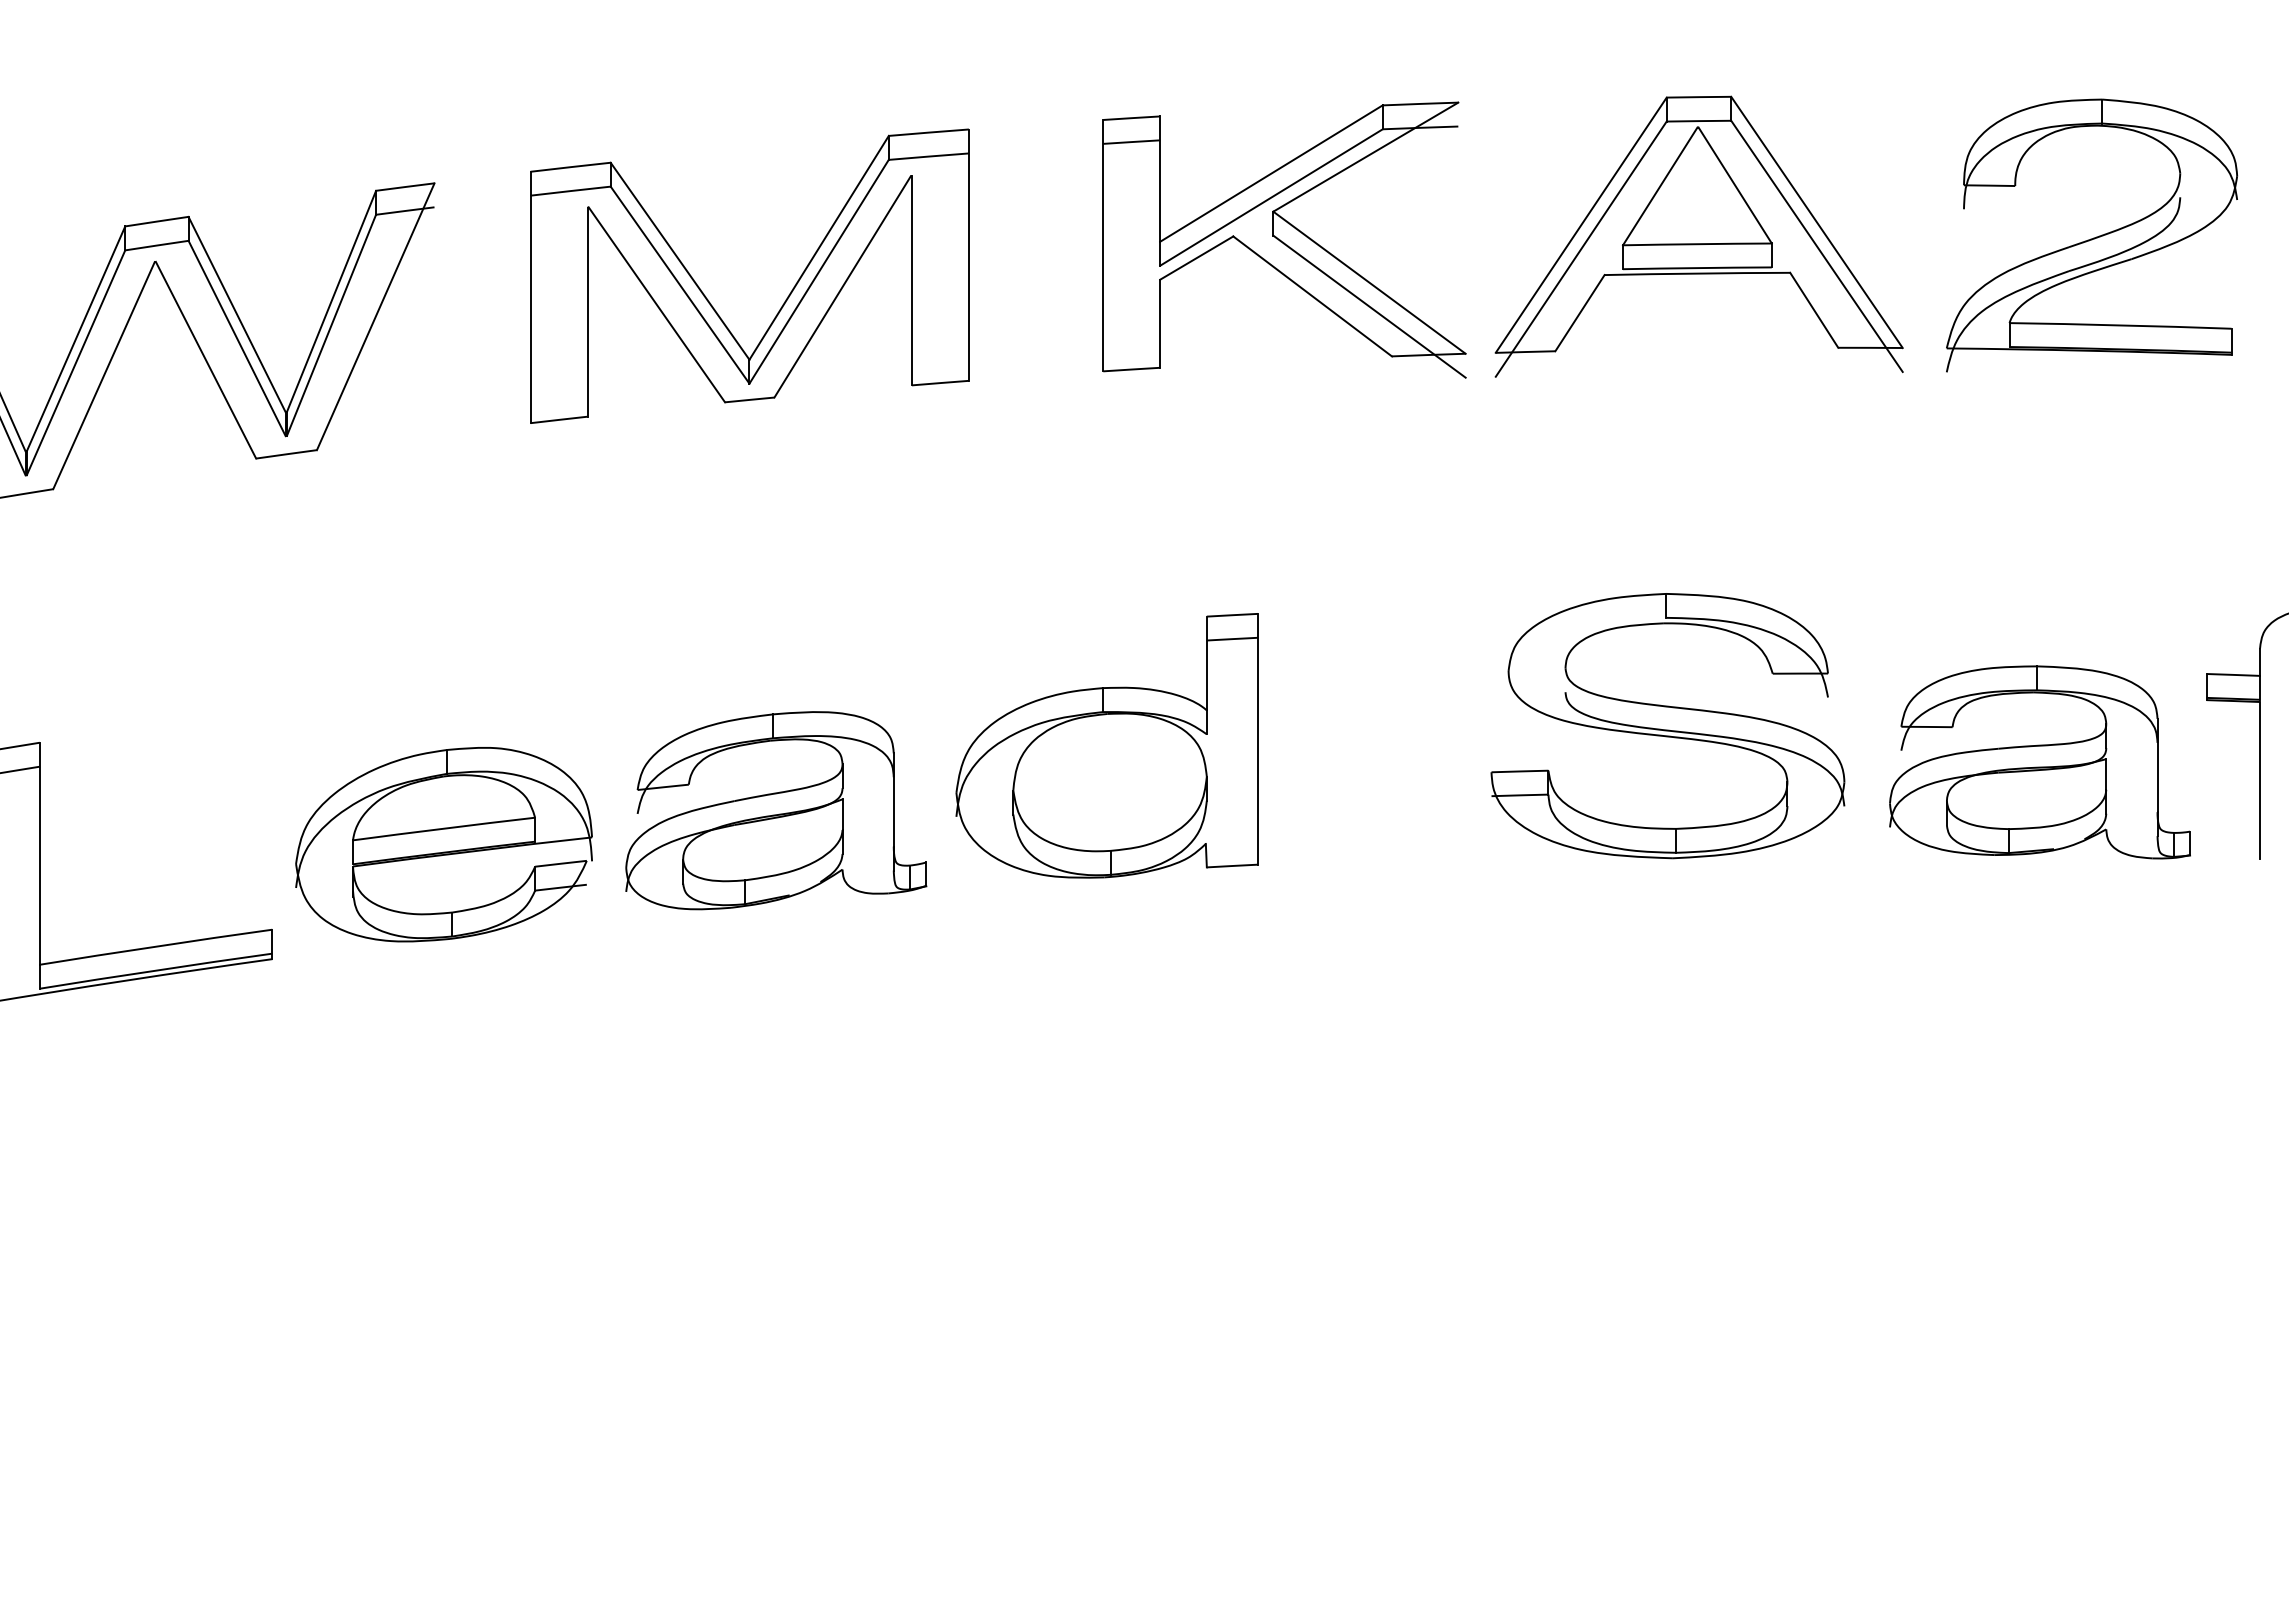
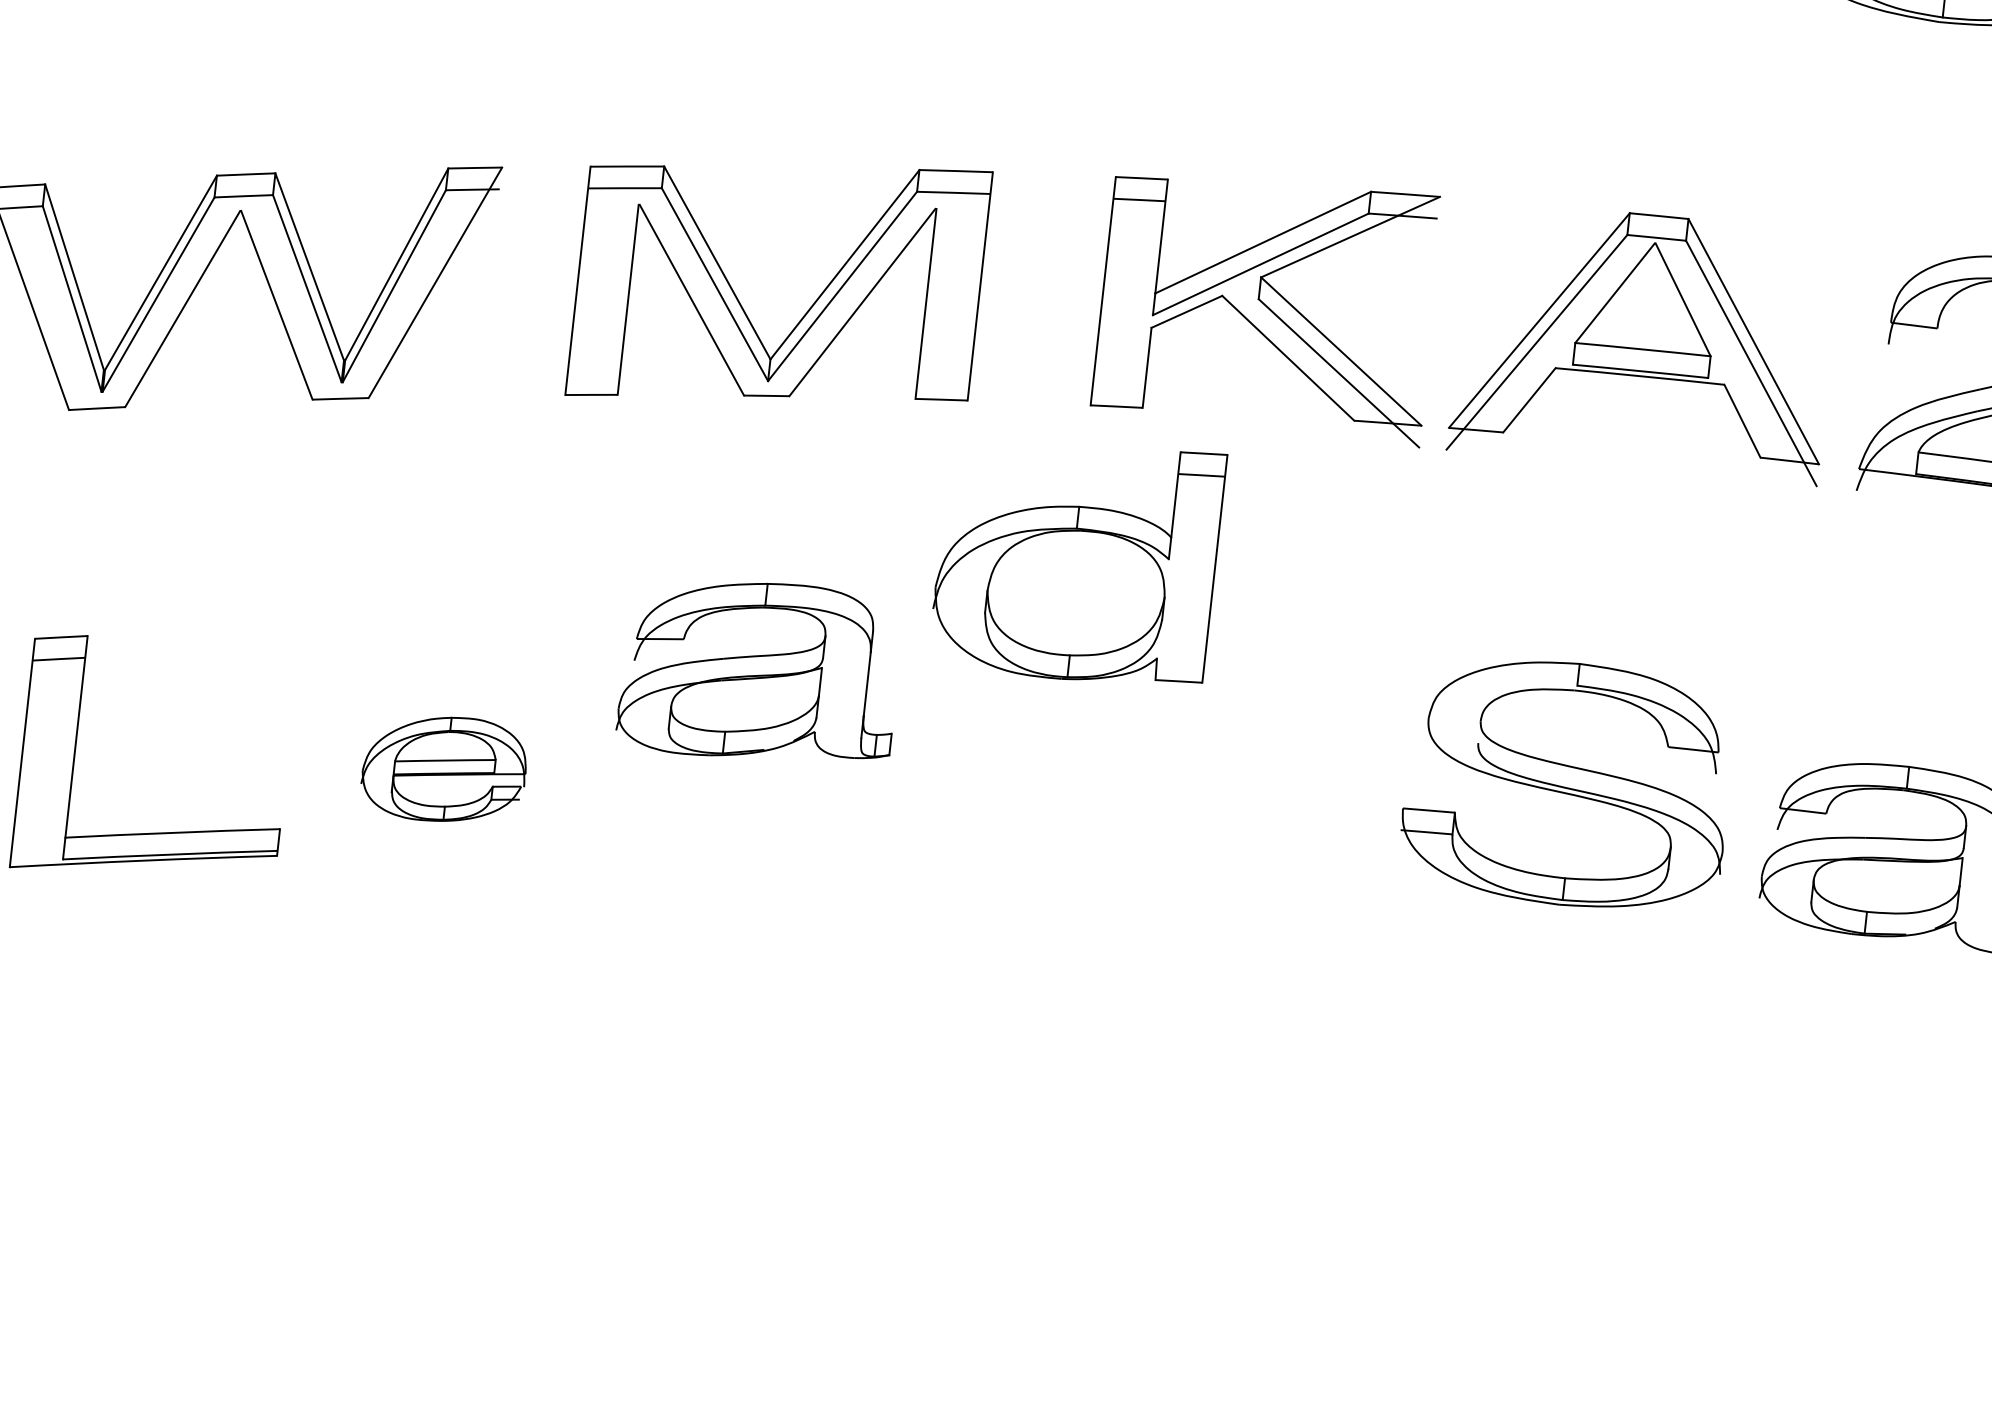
part: (1106, 745) -> (1076, 559), moved
part: (776, 810) -> (760, 671), moved
part: (443, 844) -> (444, 768), size x0.6

